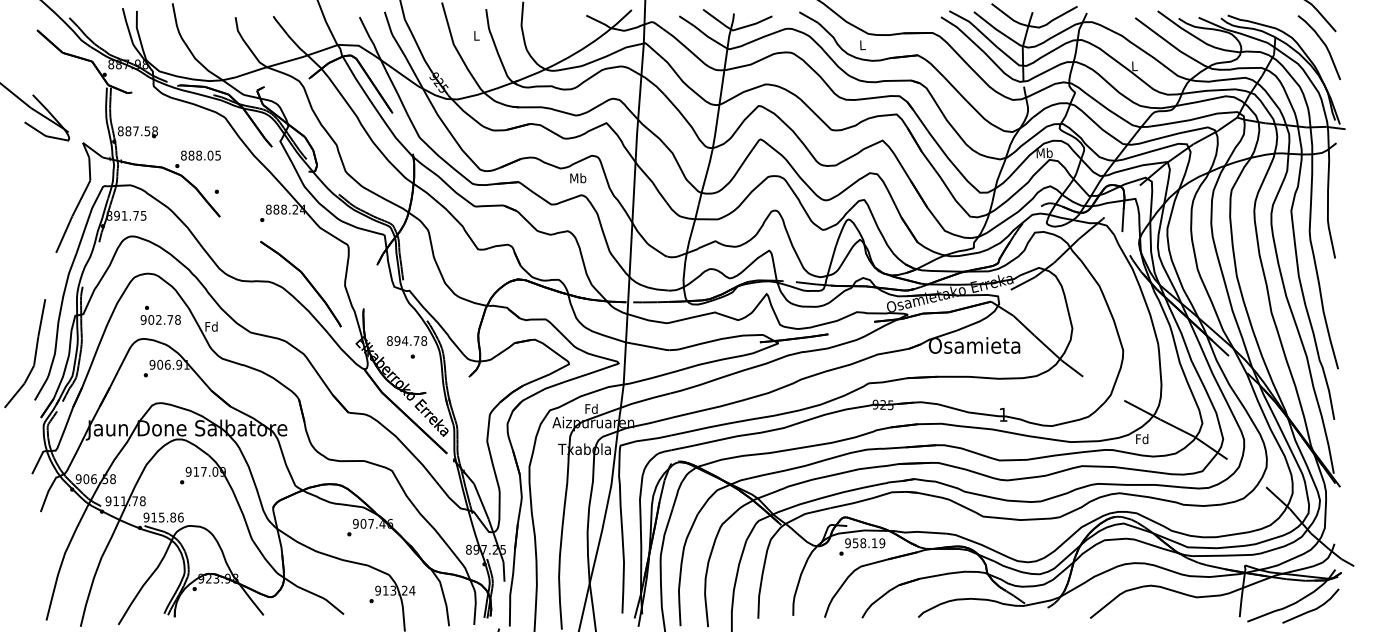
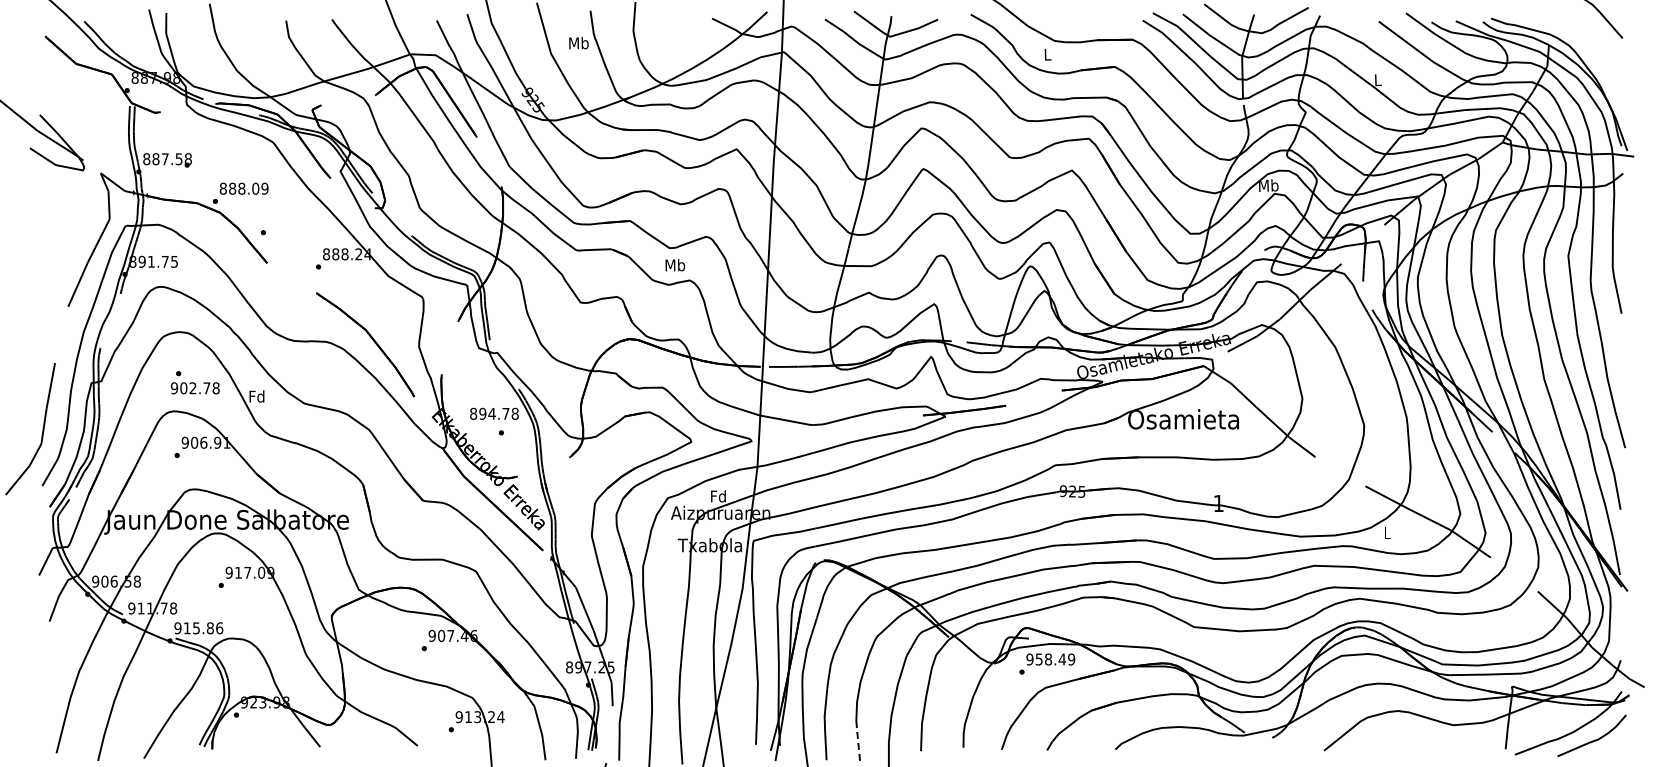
text: (476, 35) -> (578, 42), L -> Mb
curve: (1323, 44) -> (1607, 53), removed
text: (217, 155) -> (264, 188), 888.05 -> 888.09
text: (578, 178) -> (675, 265), moved
text: (1141, 438) -> (1386, 532), Fd -> L
text: (874, 543) -> (1062, 659), 958.19 -> 958.49
line: (706, 609) -> (858, 740), solid -> dashed

